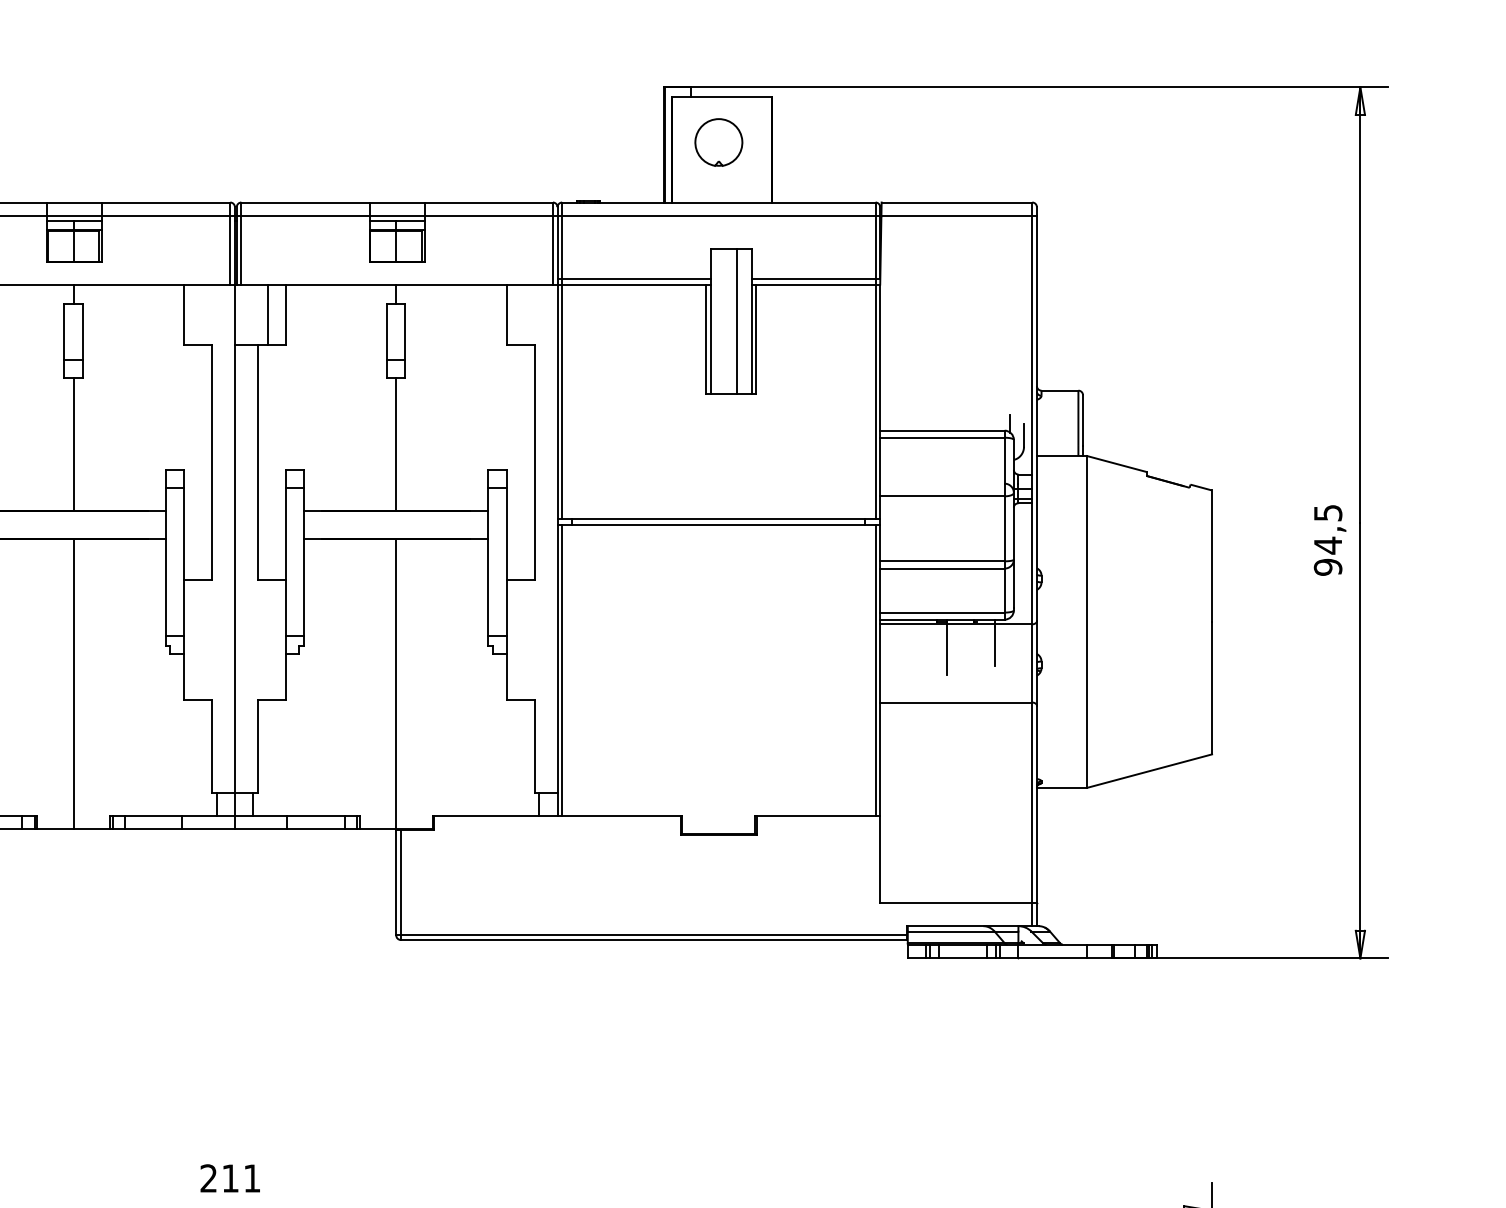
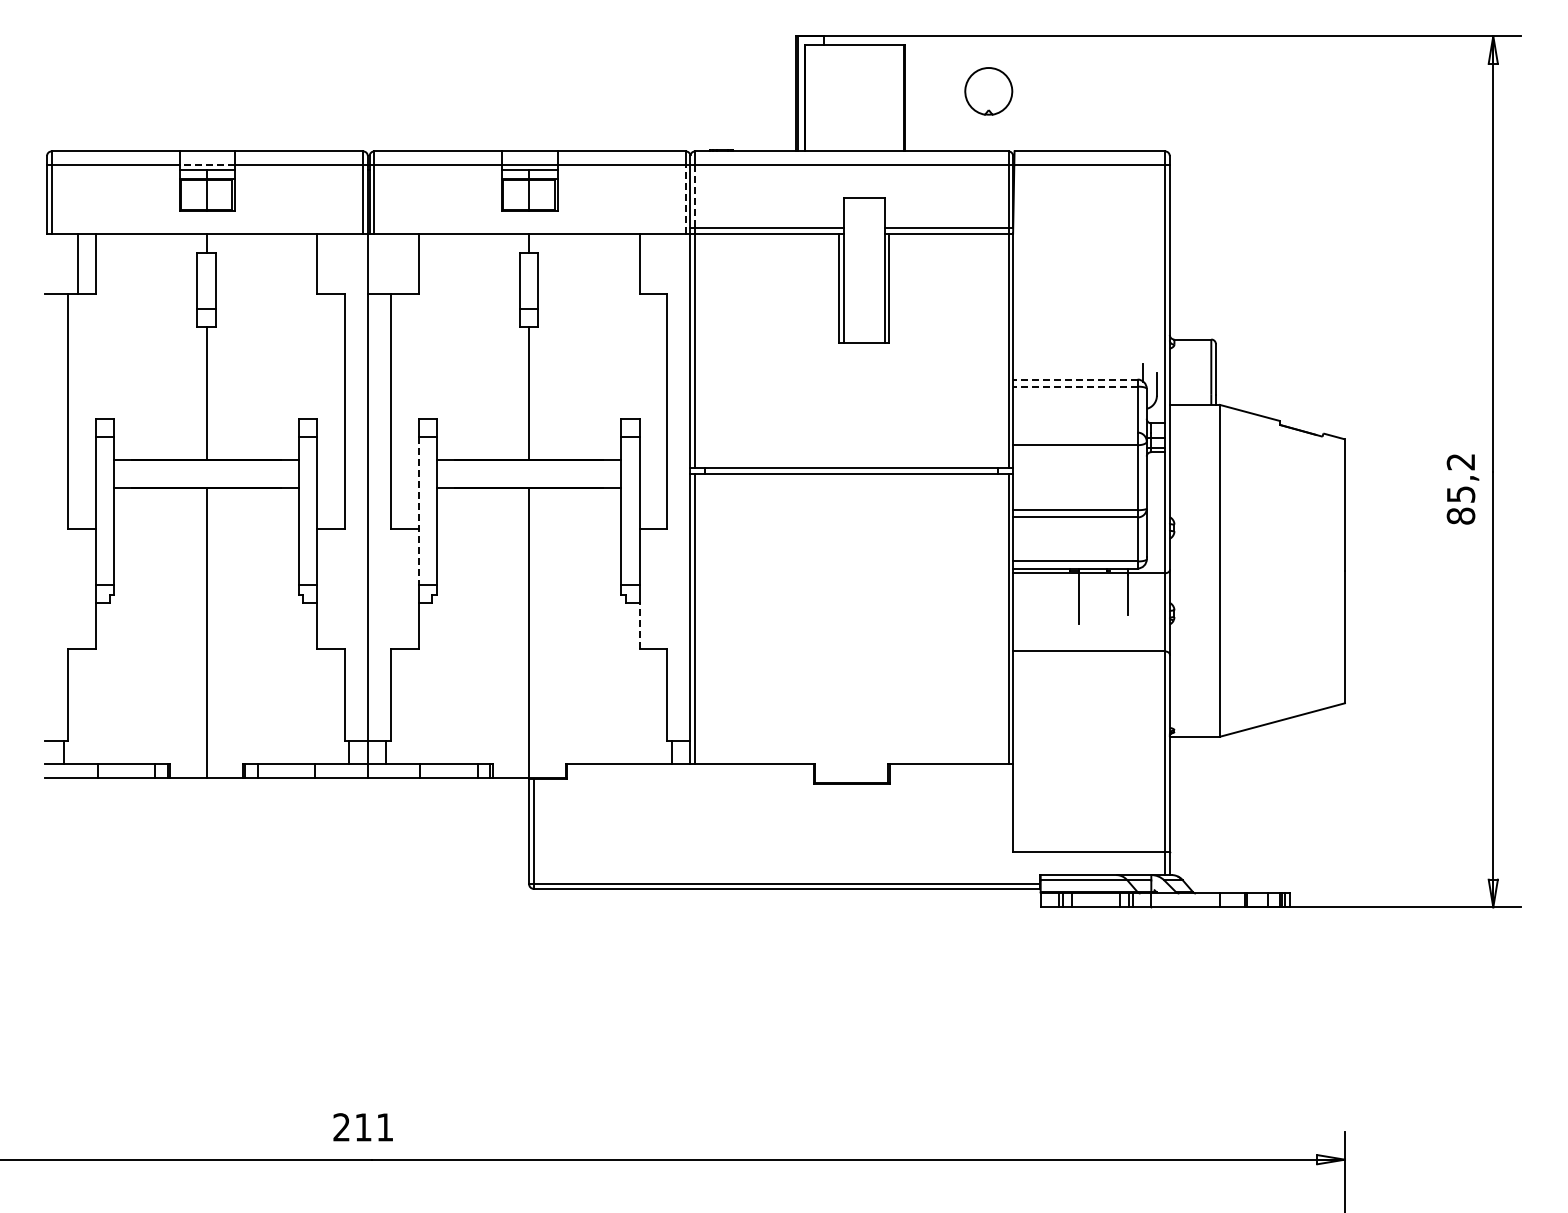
part: (718, 142) -> (988, 91), moved
line: (74, 216) -> (207, 165), solid -> dashed
line: (562, 248) -> (695, 197), solid -> dashed
line: (552, 250) -> (685, 199), solid -> dashed
line: (268, 315) -> (401, 264), removed
line: (737, 321) -> (870, 270), removed
line: (941, 430) -> (1074, 379), solid -> dashed
line: (941, 437) -> (1074, 386), solid -> dashed
text: (1327, 540) -> (1460, 489), 94,5 -> 85,2
line: (285, 561) -> (418, 510), solid -> dashed
line: (506, 676) -> (639, 625), solid -> dashed

